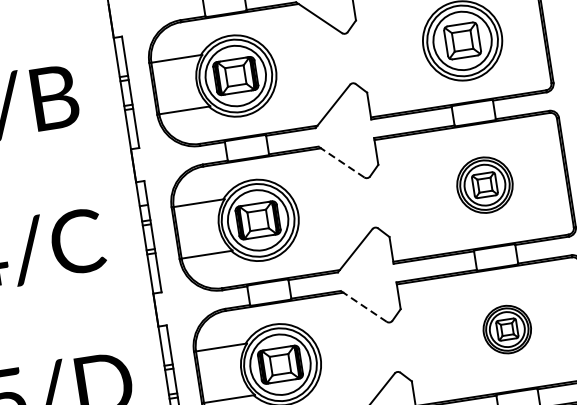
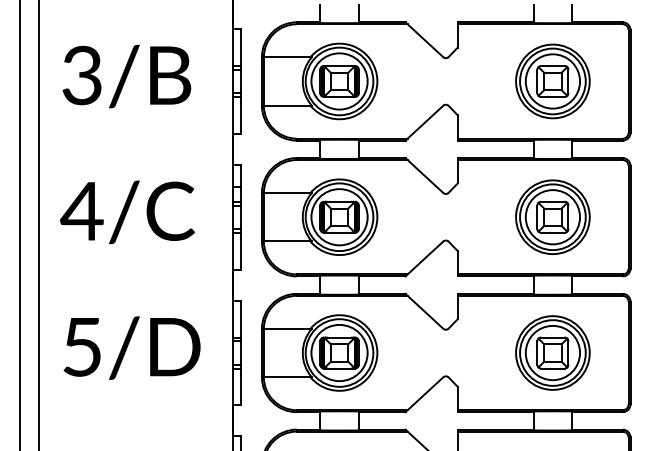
line: (341, 162) -> (424, 175), dashed -> solid
part: (484, 184) -> (552, 216), size x1.43
line: (363, 306) -> (424, 311), dashed -> solid
part: (506, 329) -> (552, 352), size x1.67

